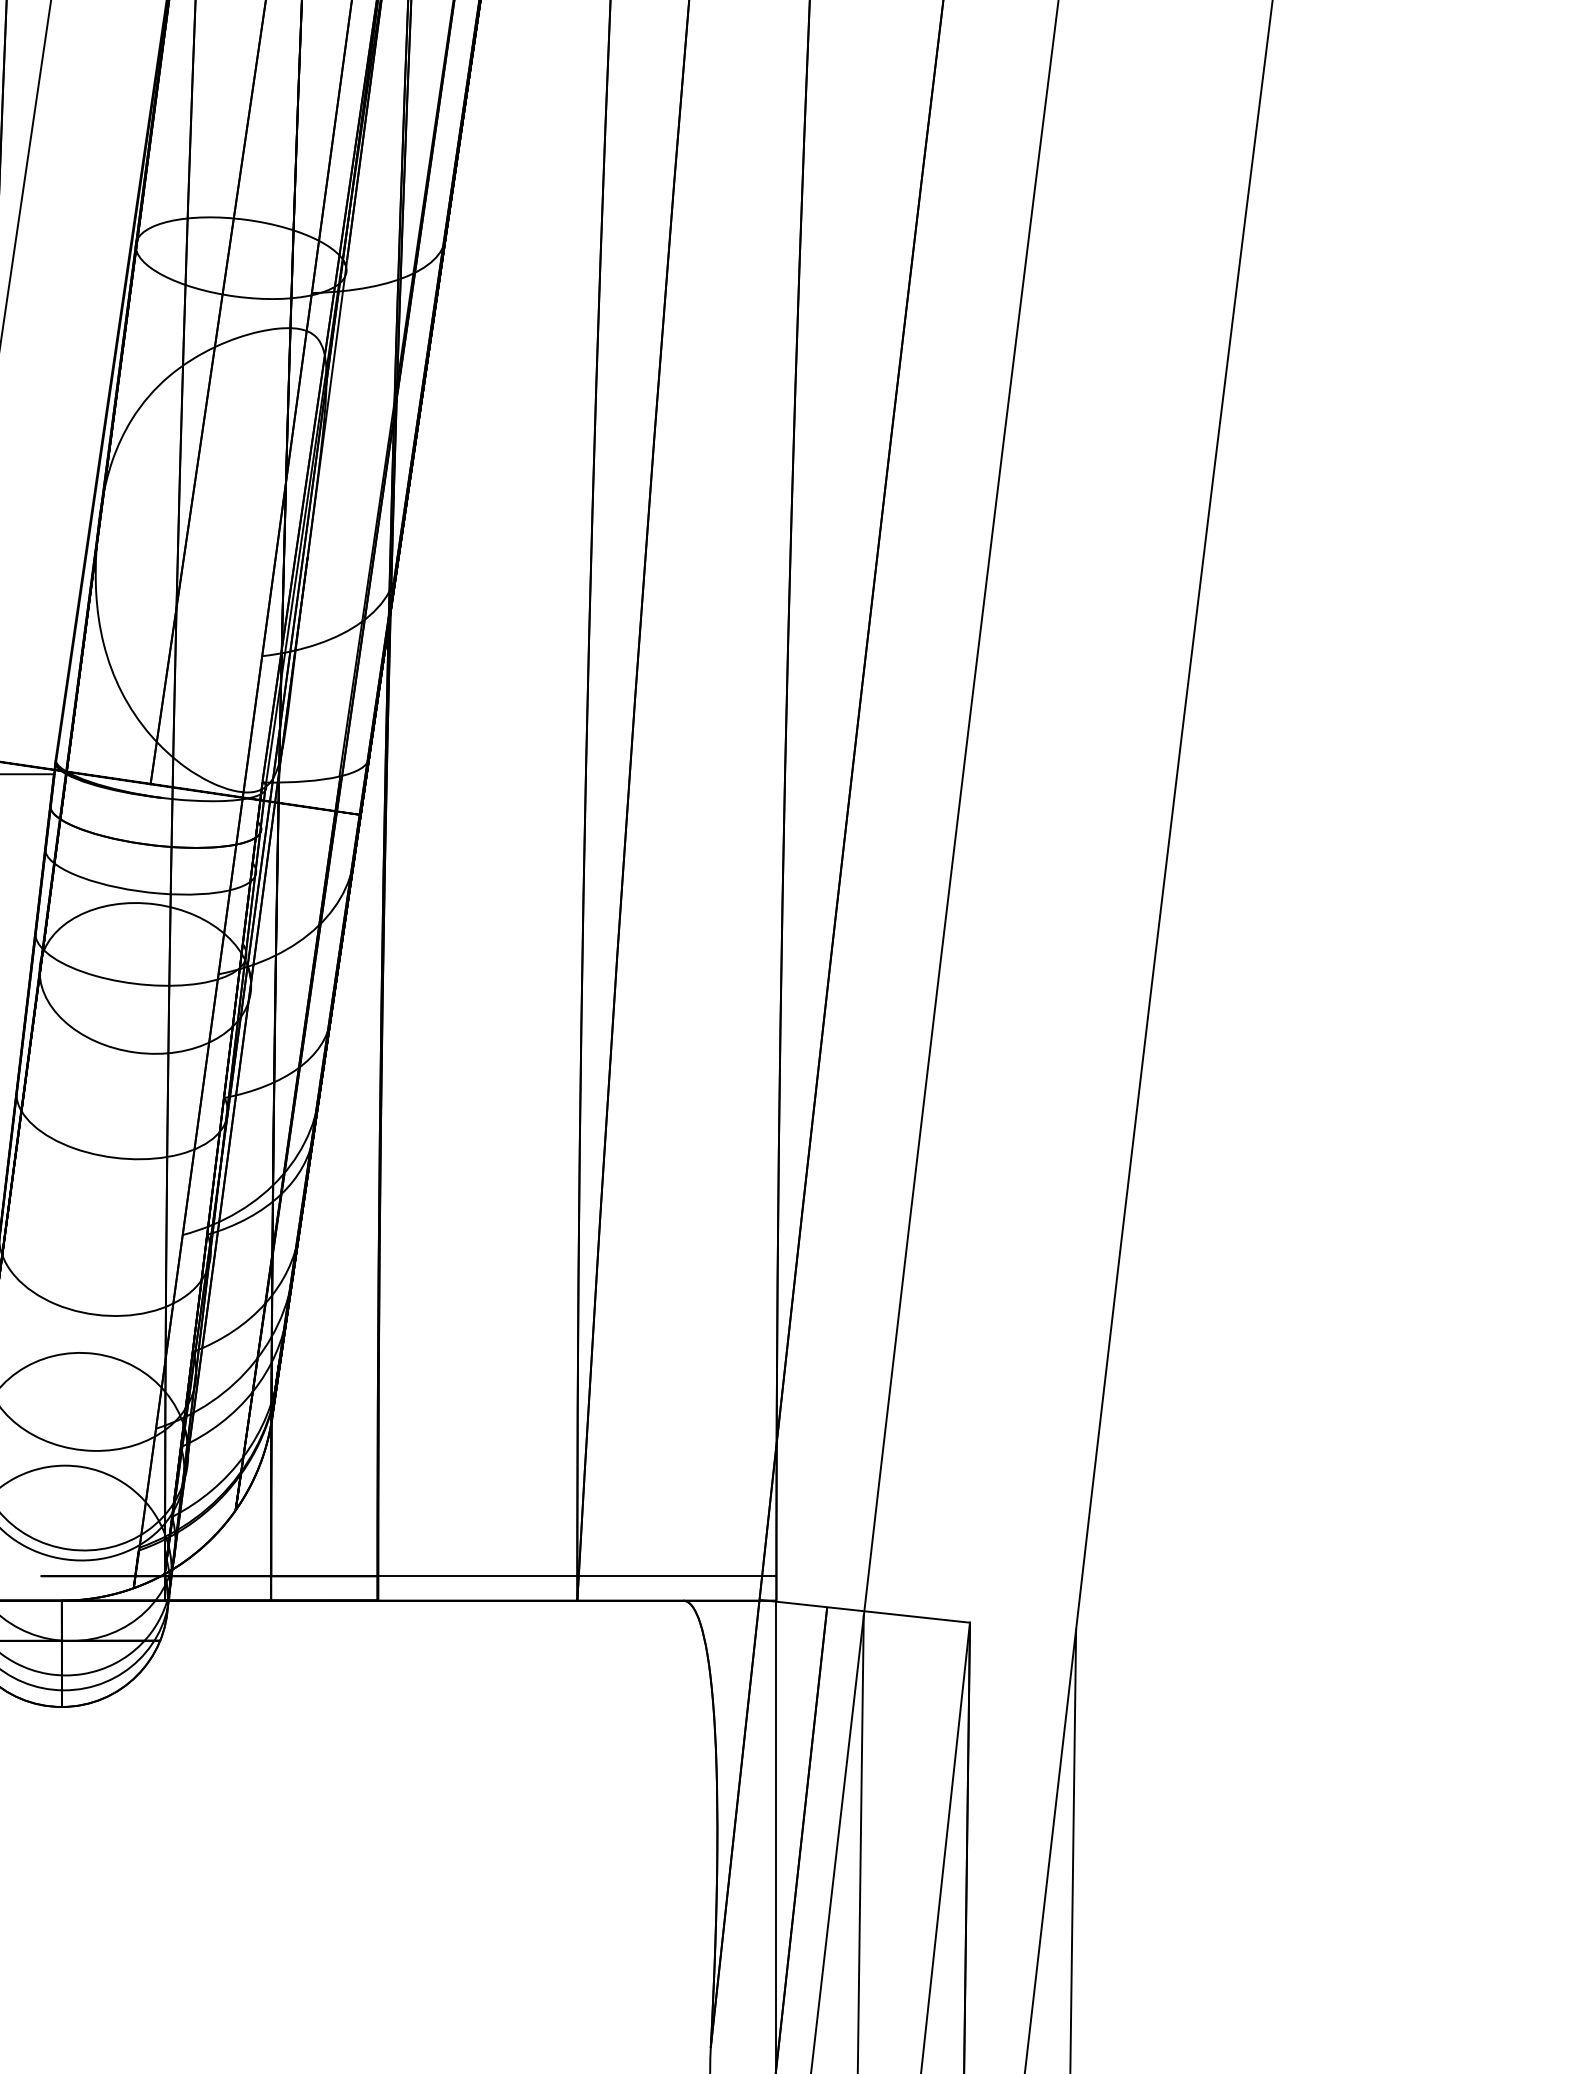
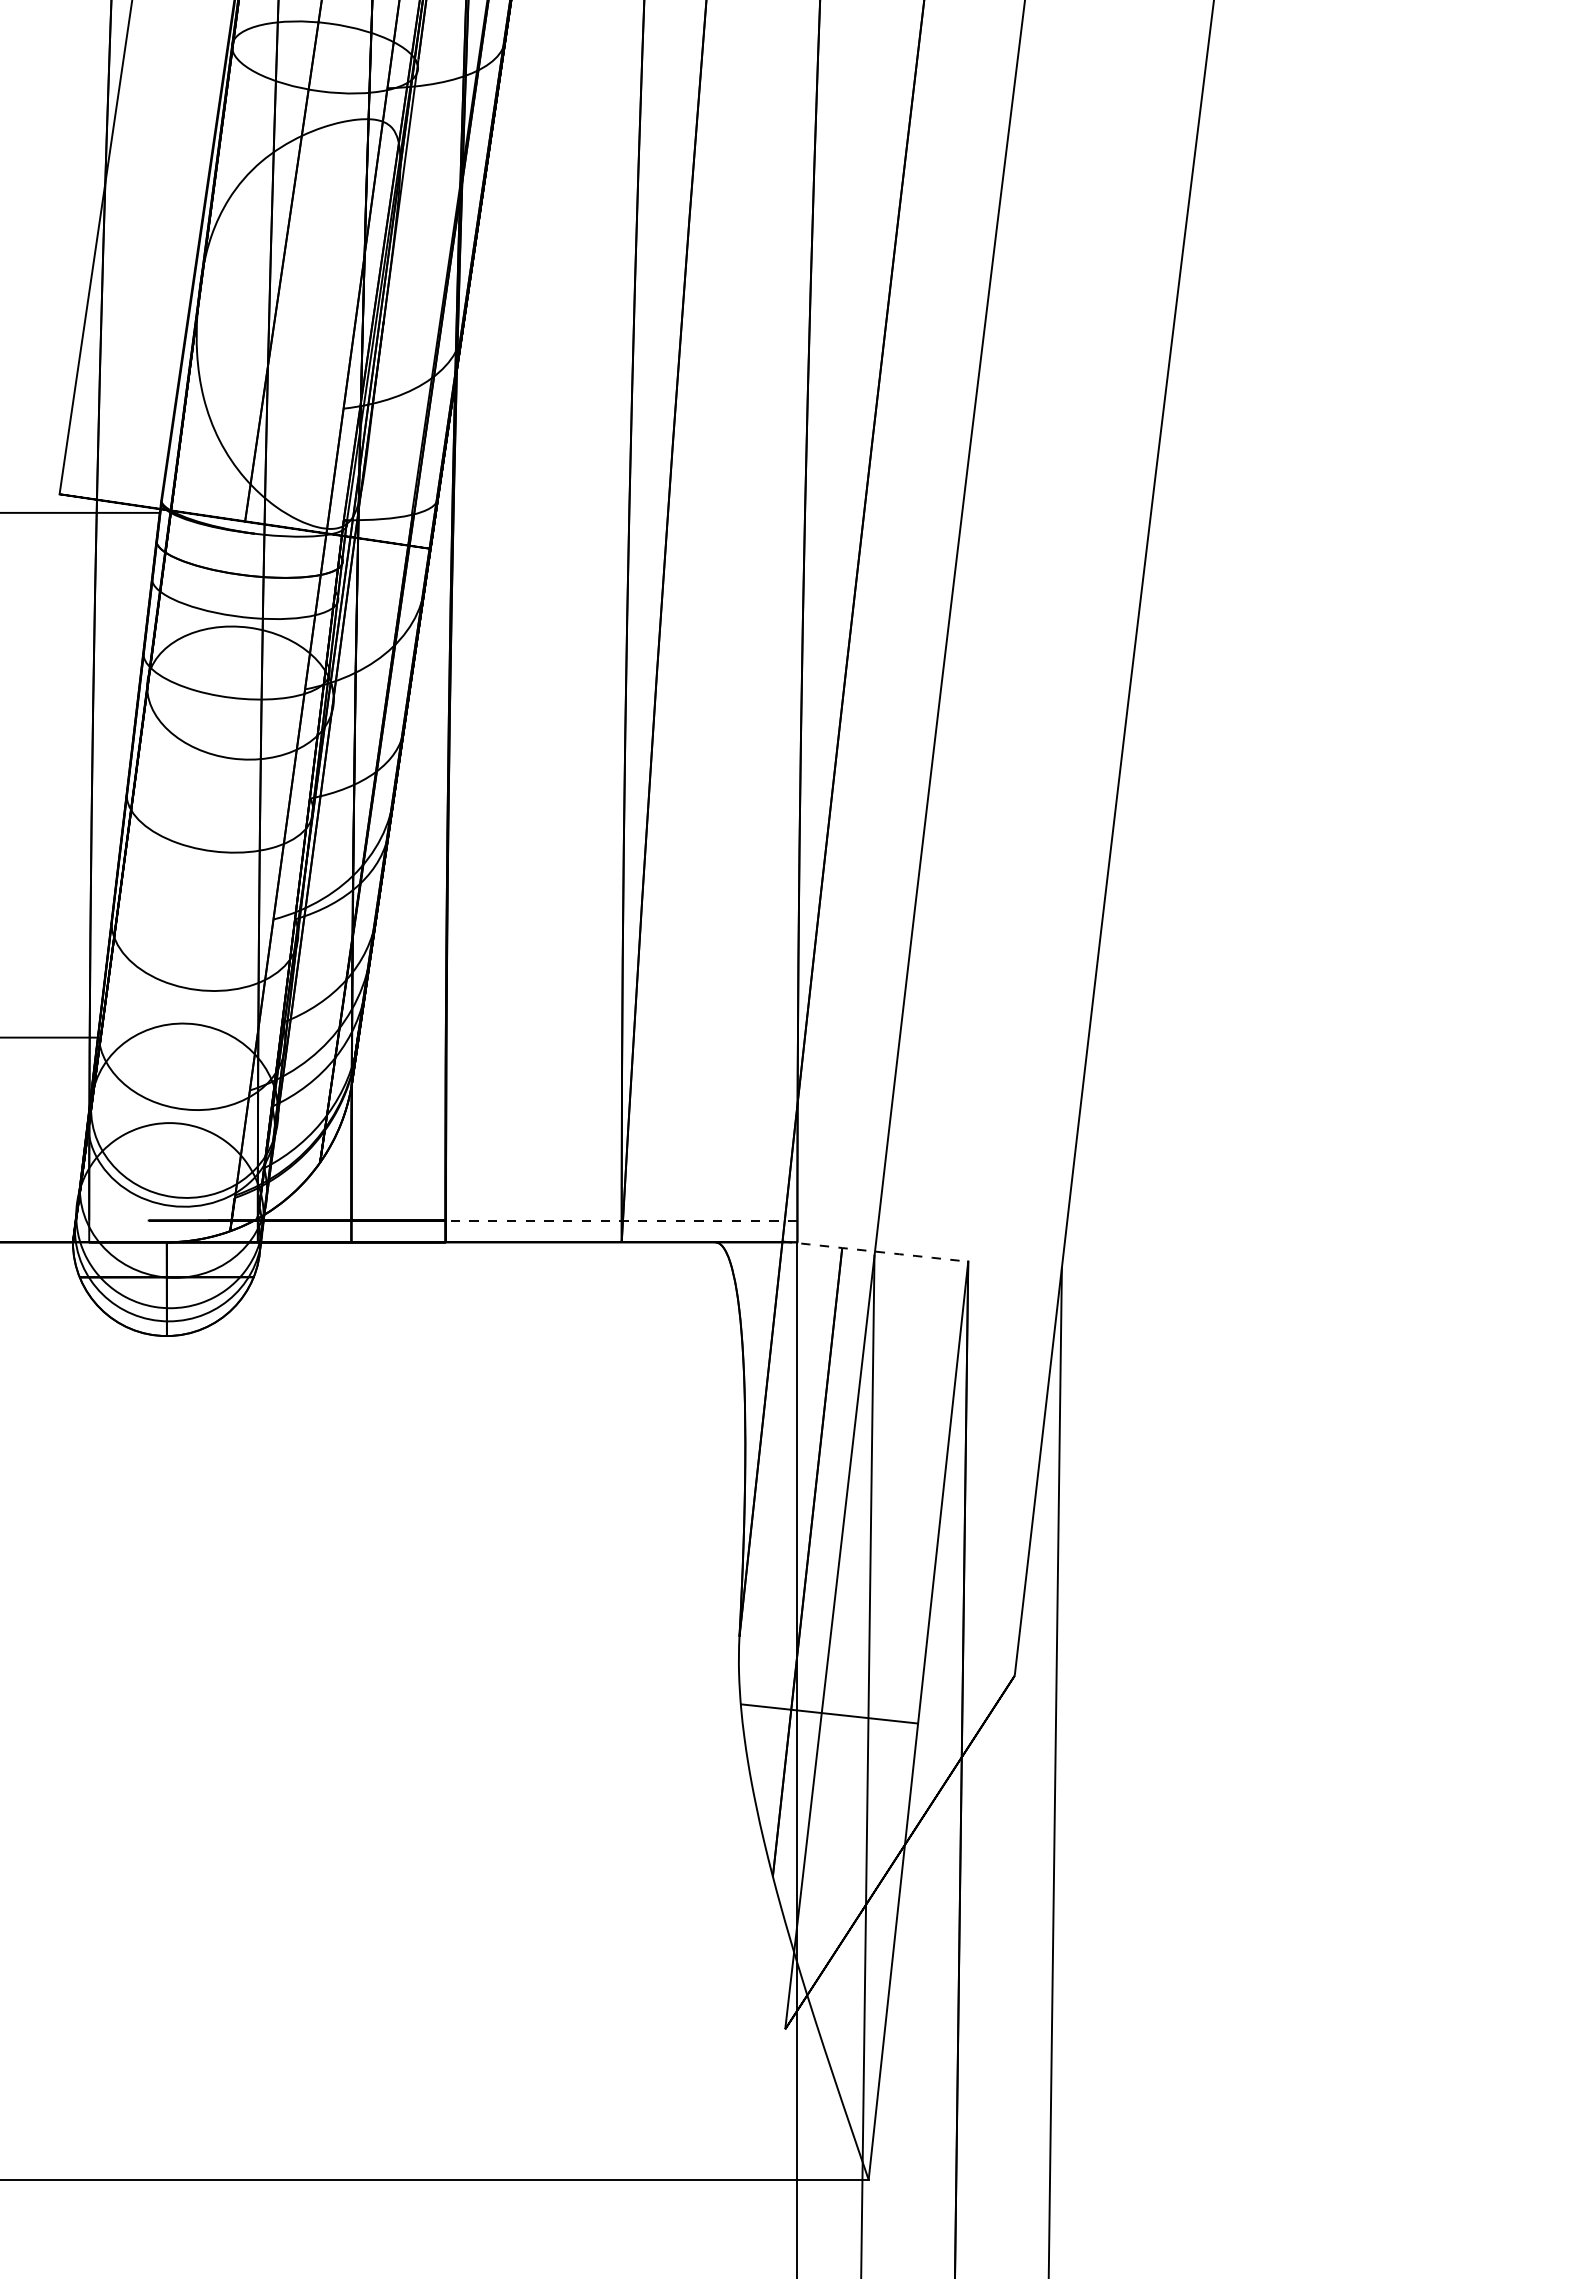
line: (577, 1576) -> (621, 1220), solid -> dashed
arc: (859, 1611) -> (870, 1251), solid -> dashed

